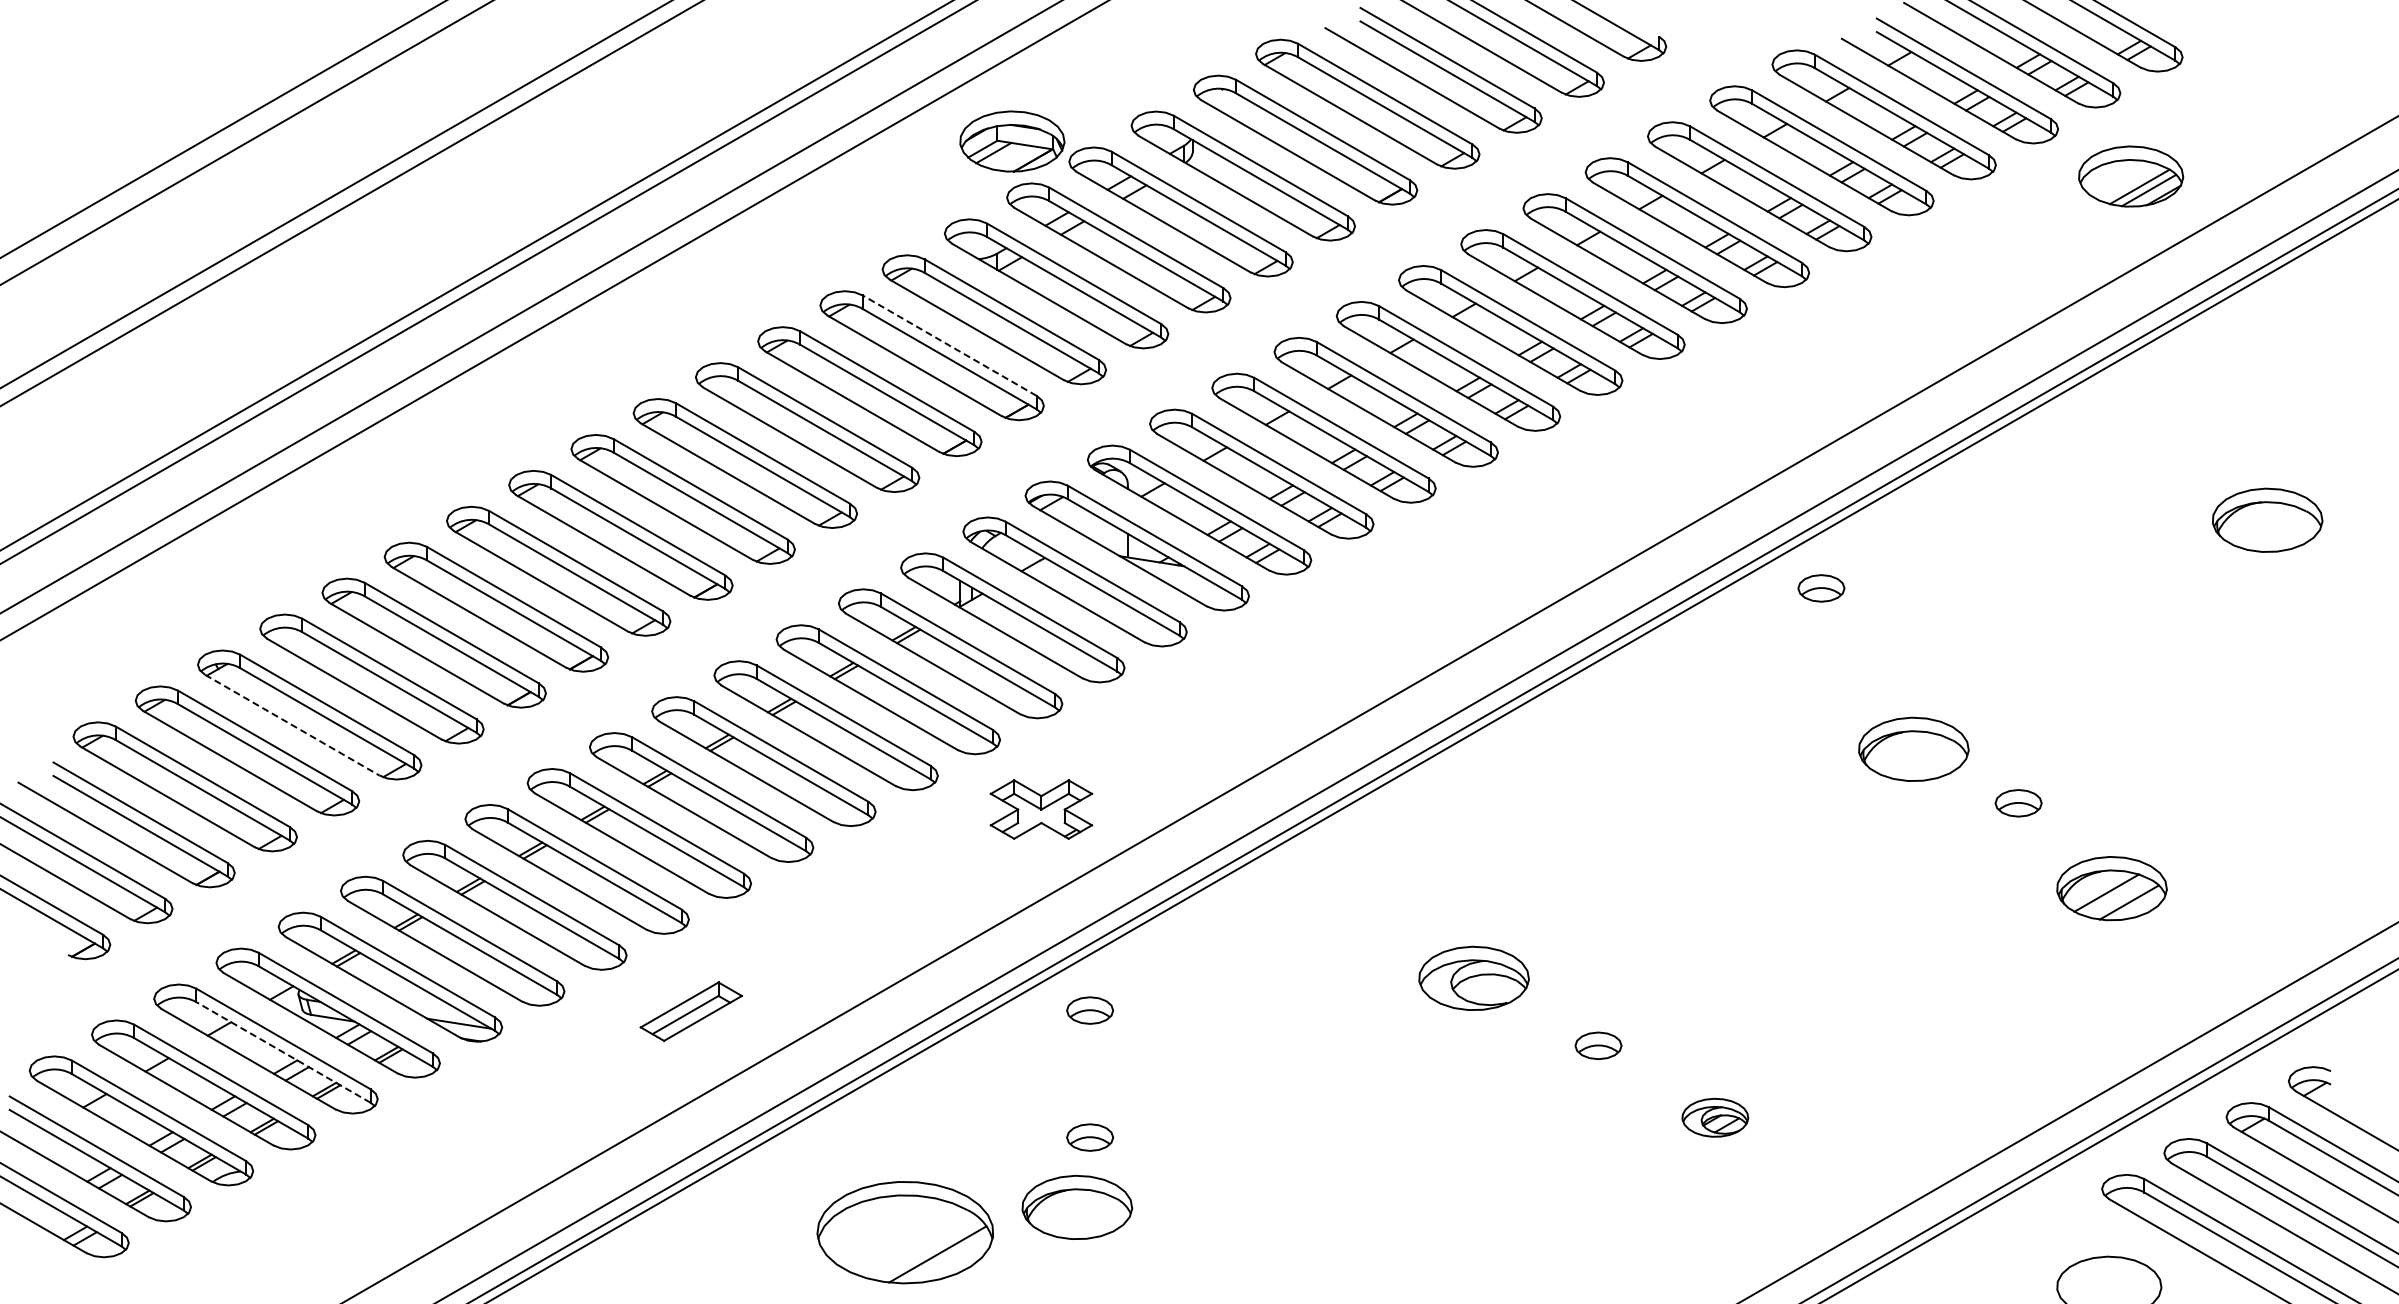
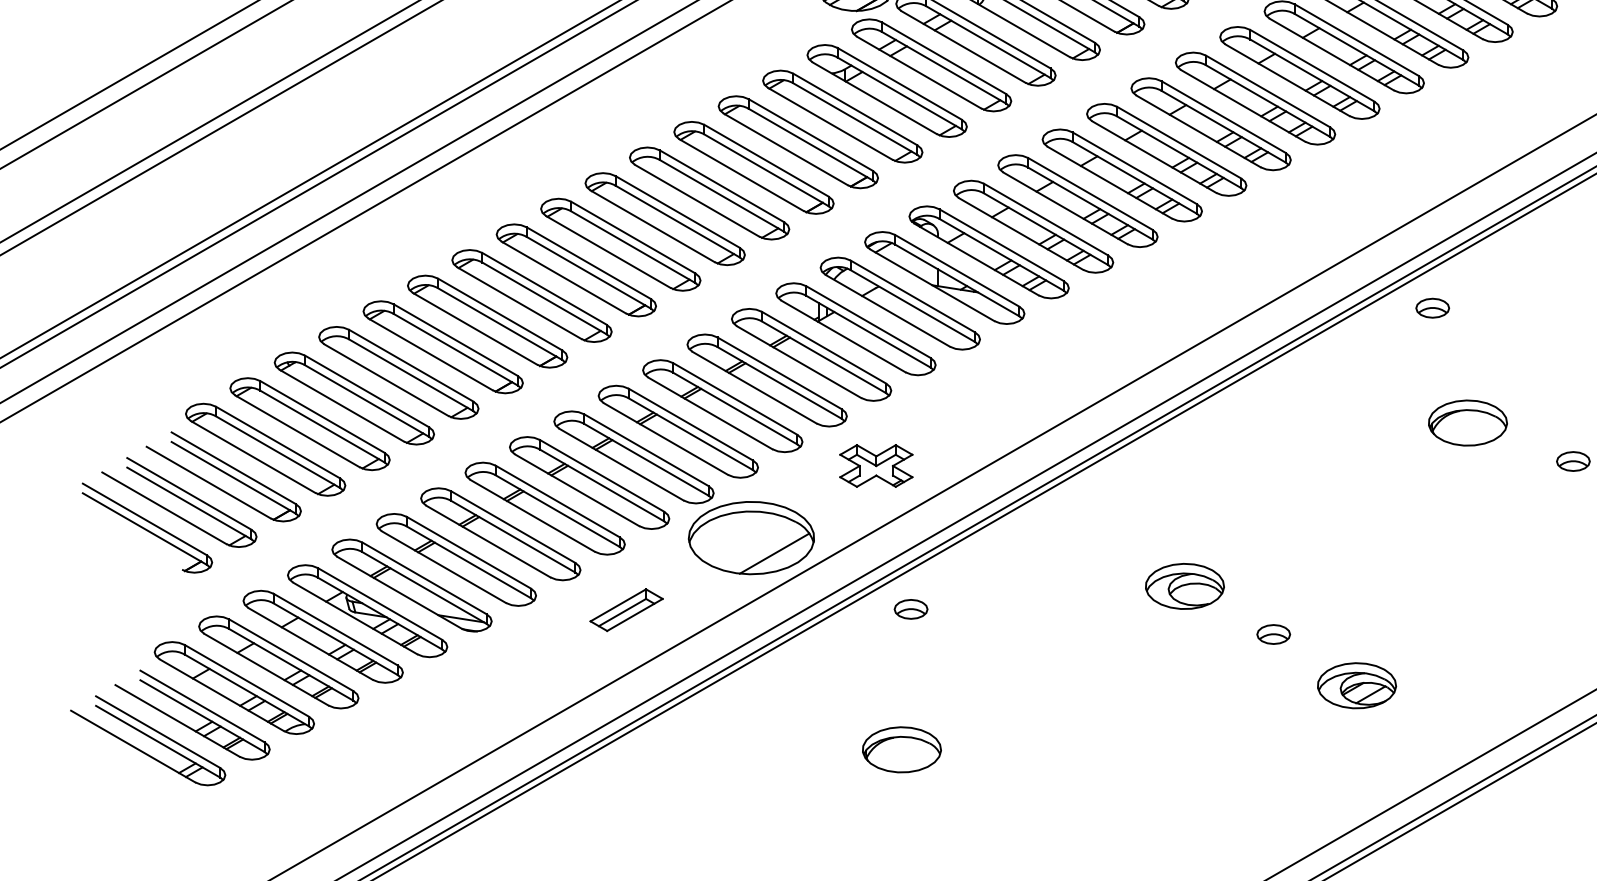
line: (949, 345) -> (810, 134), dashed -> solid
line: (292, 725) -> (342, 406), dashed -> solid
part: (1913, 748) -> (1467, 422), moved
line: (283, 1052) -> (335, 639), dashed -> solid
part: (1715, 1117) -> (1357, 685), size x1.67
part: (1090, 1137) -> (911, 699), removed
part: (904, 1232) -> (750, 537), moved

